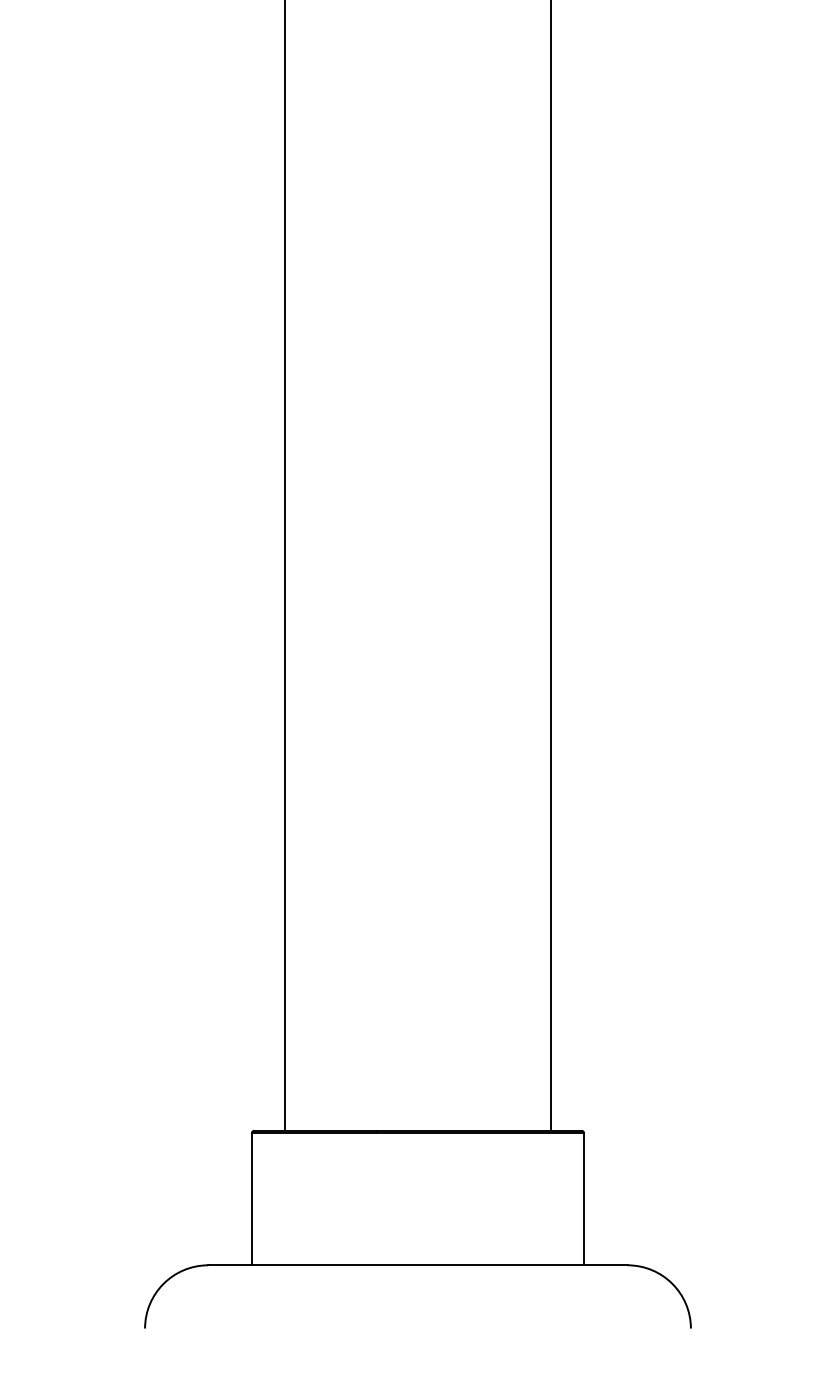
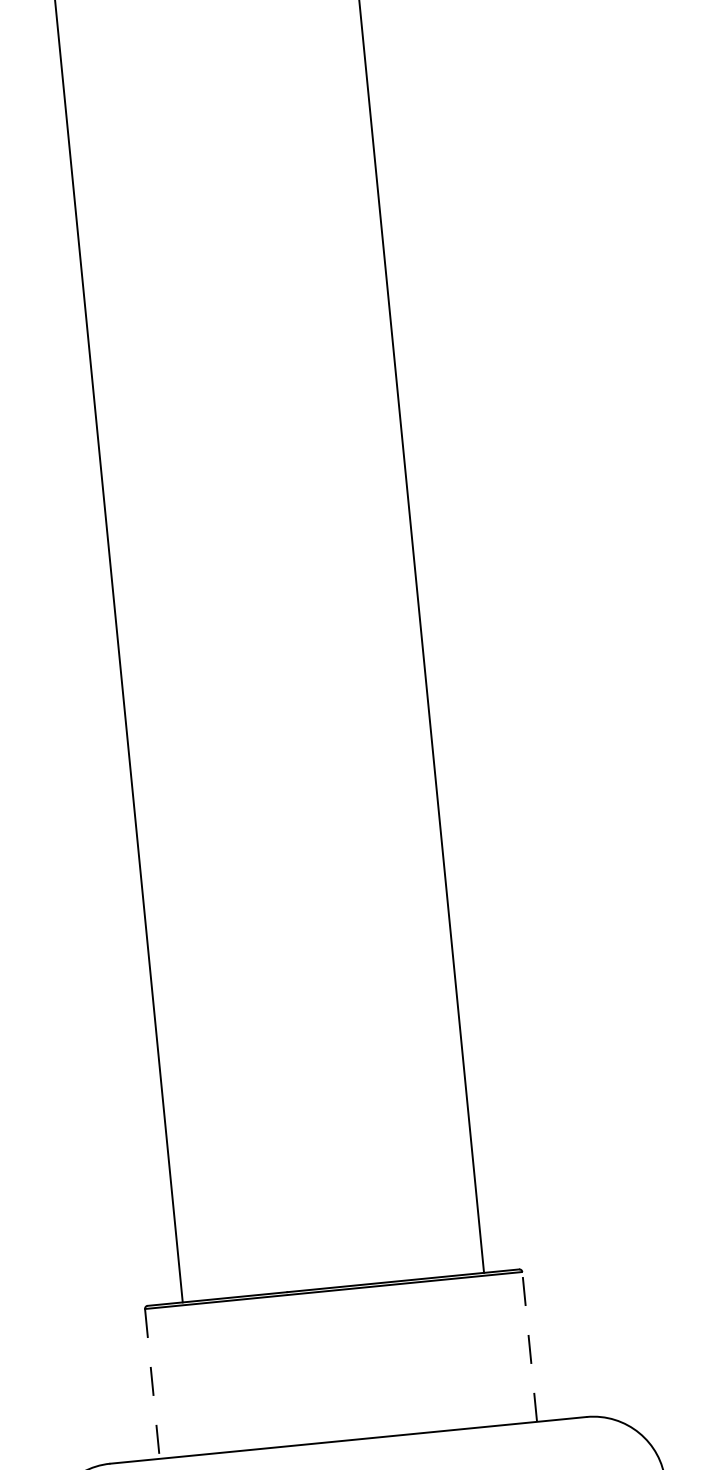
line: (251, 1199) -> (152, 1384), solid -> dashed
line: (584, 1199) -> (530, 1347), solid -> dashed

